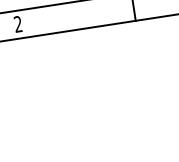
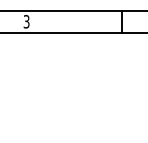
text: (18, 23) -> (26, 21), 2 -> 3

